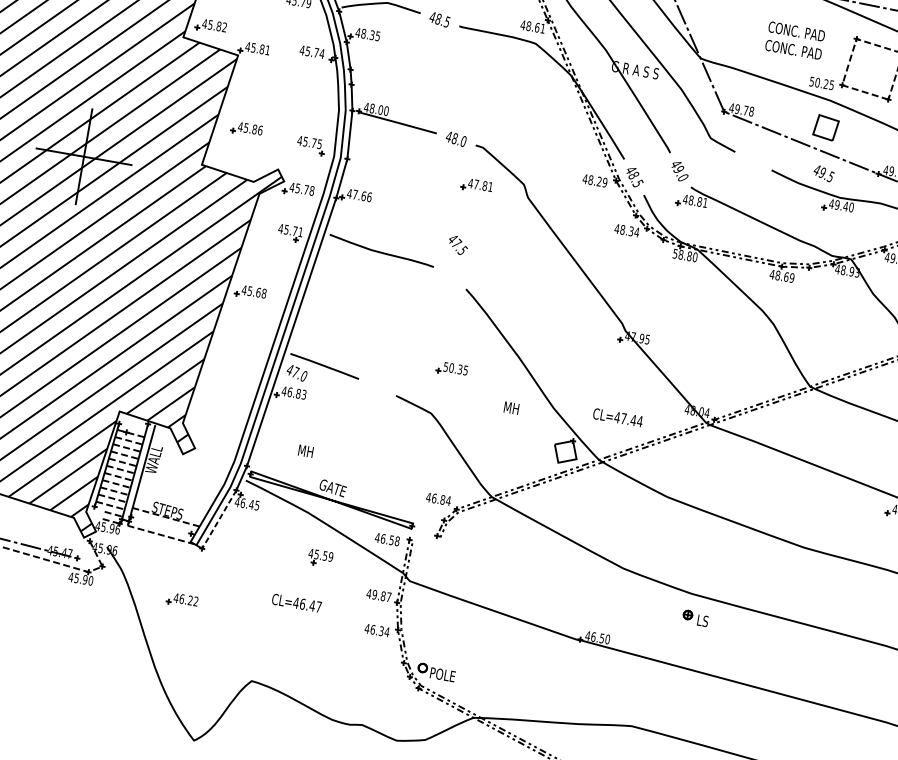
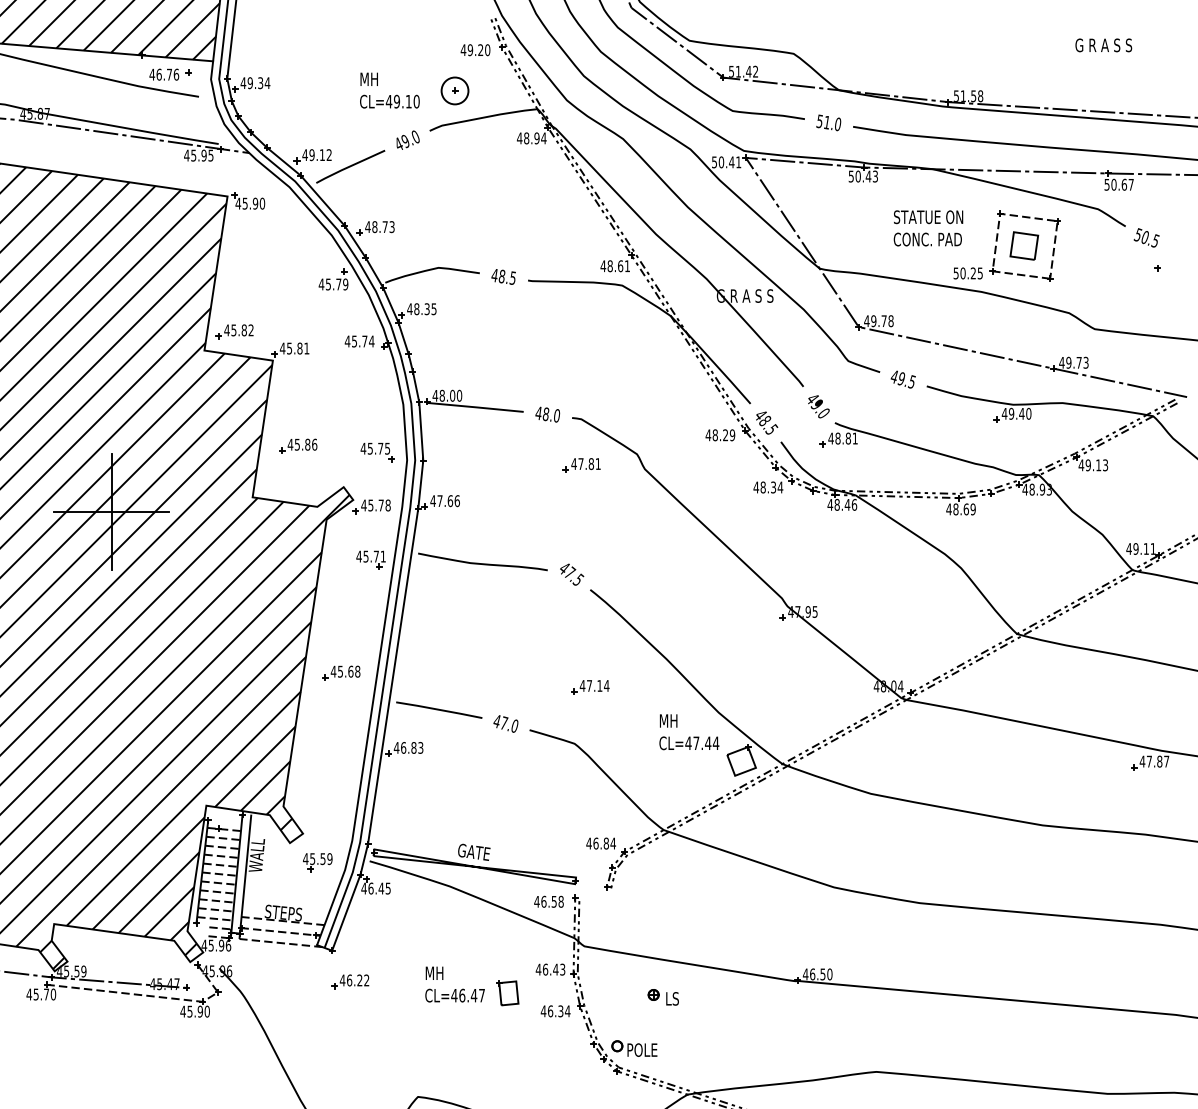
text: (797, 31) -> (928, 217), CONC. PAD -> STATUE ON
part: (826, 127) -> (1024, 245), moved
text: (823, 173) -> (902, 379), moved
text: (458, 245) -> (572, 574), moved
text: (685, 255) -> (842, 504), 58.80 -> 48.46
part: (250, 291) -> (341, 672), moved
text: (455, 368) -> (594, 685), 50.35 -> 47.14
text: (296, 372) -> (505, 723), moved
text: (618, 417) -> (689, 743), moved
text: (305, 450) -> (434, 972), moved
line: (219, 519) -> (346, 912), dashed -> solid
line: (162, 525) -> (280, 931), added
part: (320, 558) -> (317, 862), moved
text: (381, 595) -> (553, 969), 49.87 -> 46.43
part: (182, 600) -> (350, 981), moved
part: (340, 608) -> (507, 993), added
part: (694, 618) -> (662, 997), moved

